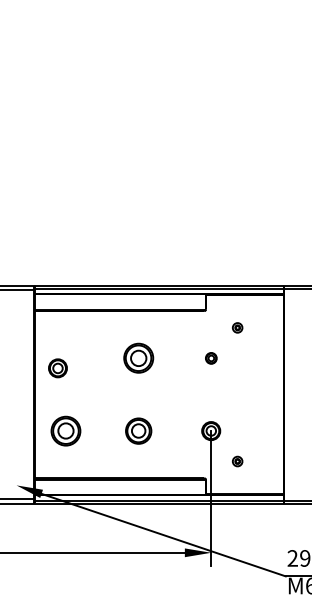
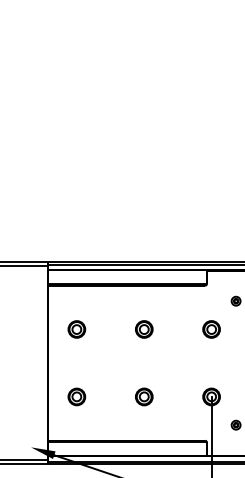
part: (138, 358) -> (144, 329), size x0.62
part: (211, 358) -> (211, 329), size x1.67
part: (57, 368) -> (76, 329), moved
part: (65, 430) -> (76, 396), size x0.62
part: (138, 430) -> (144, 396), size x0.71

